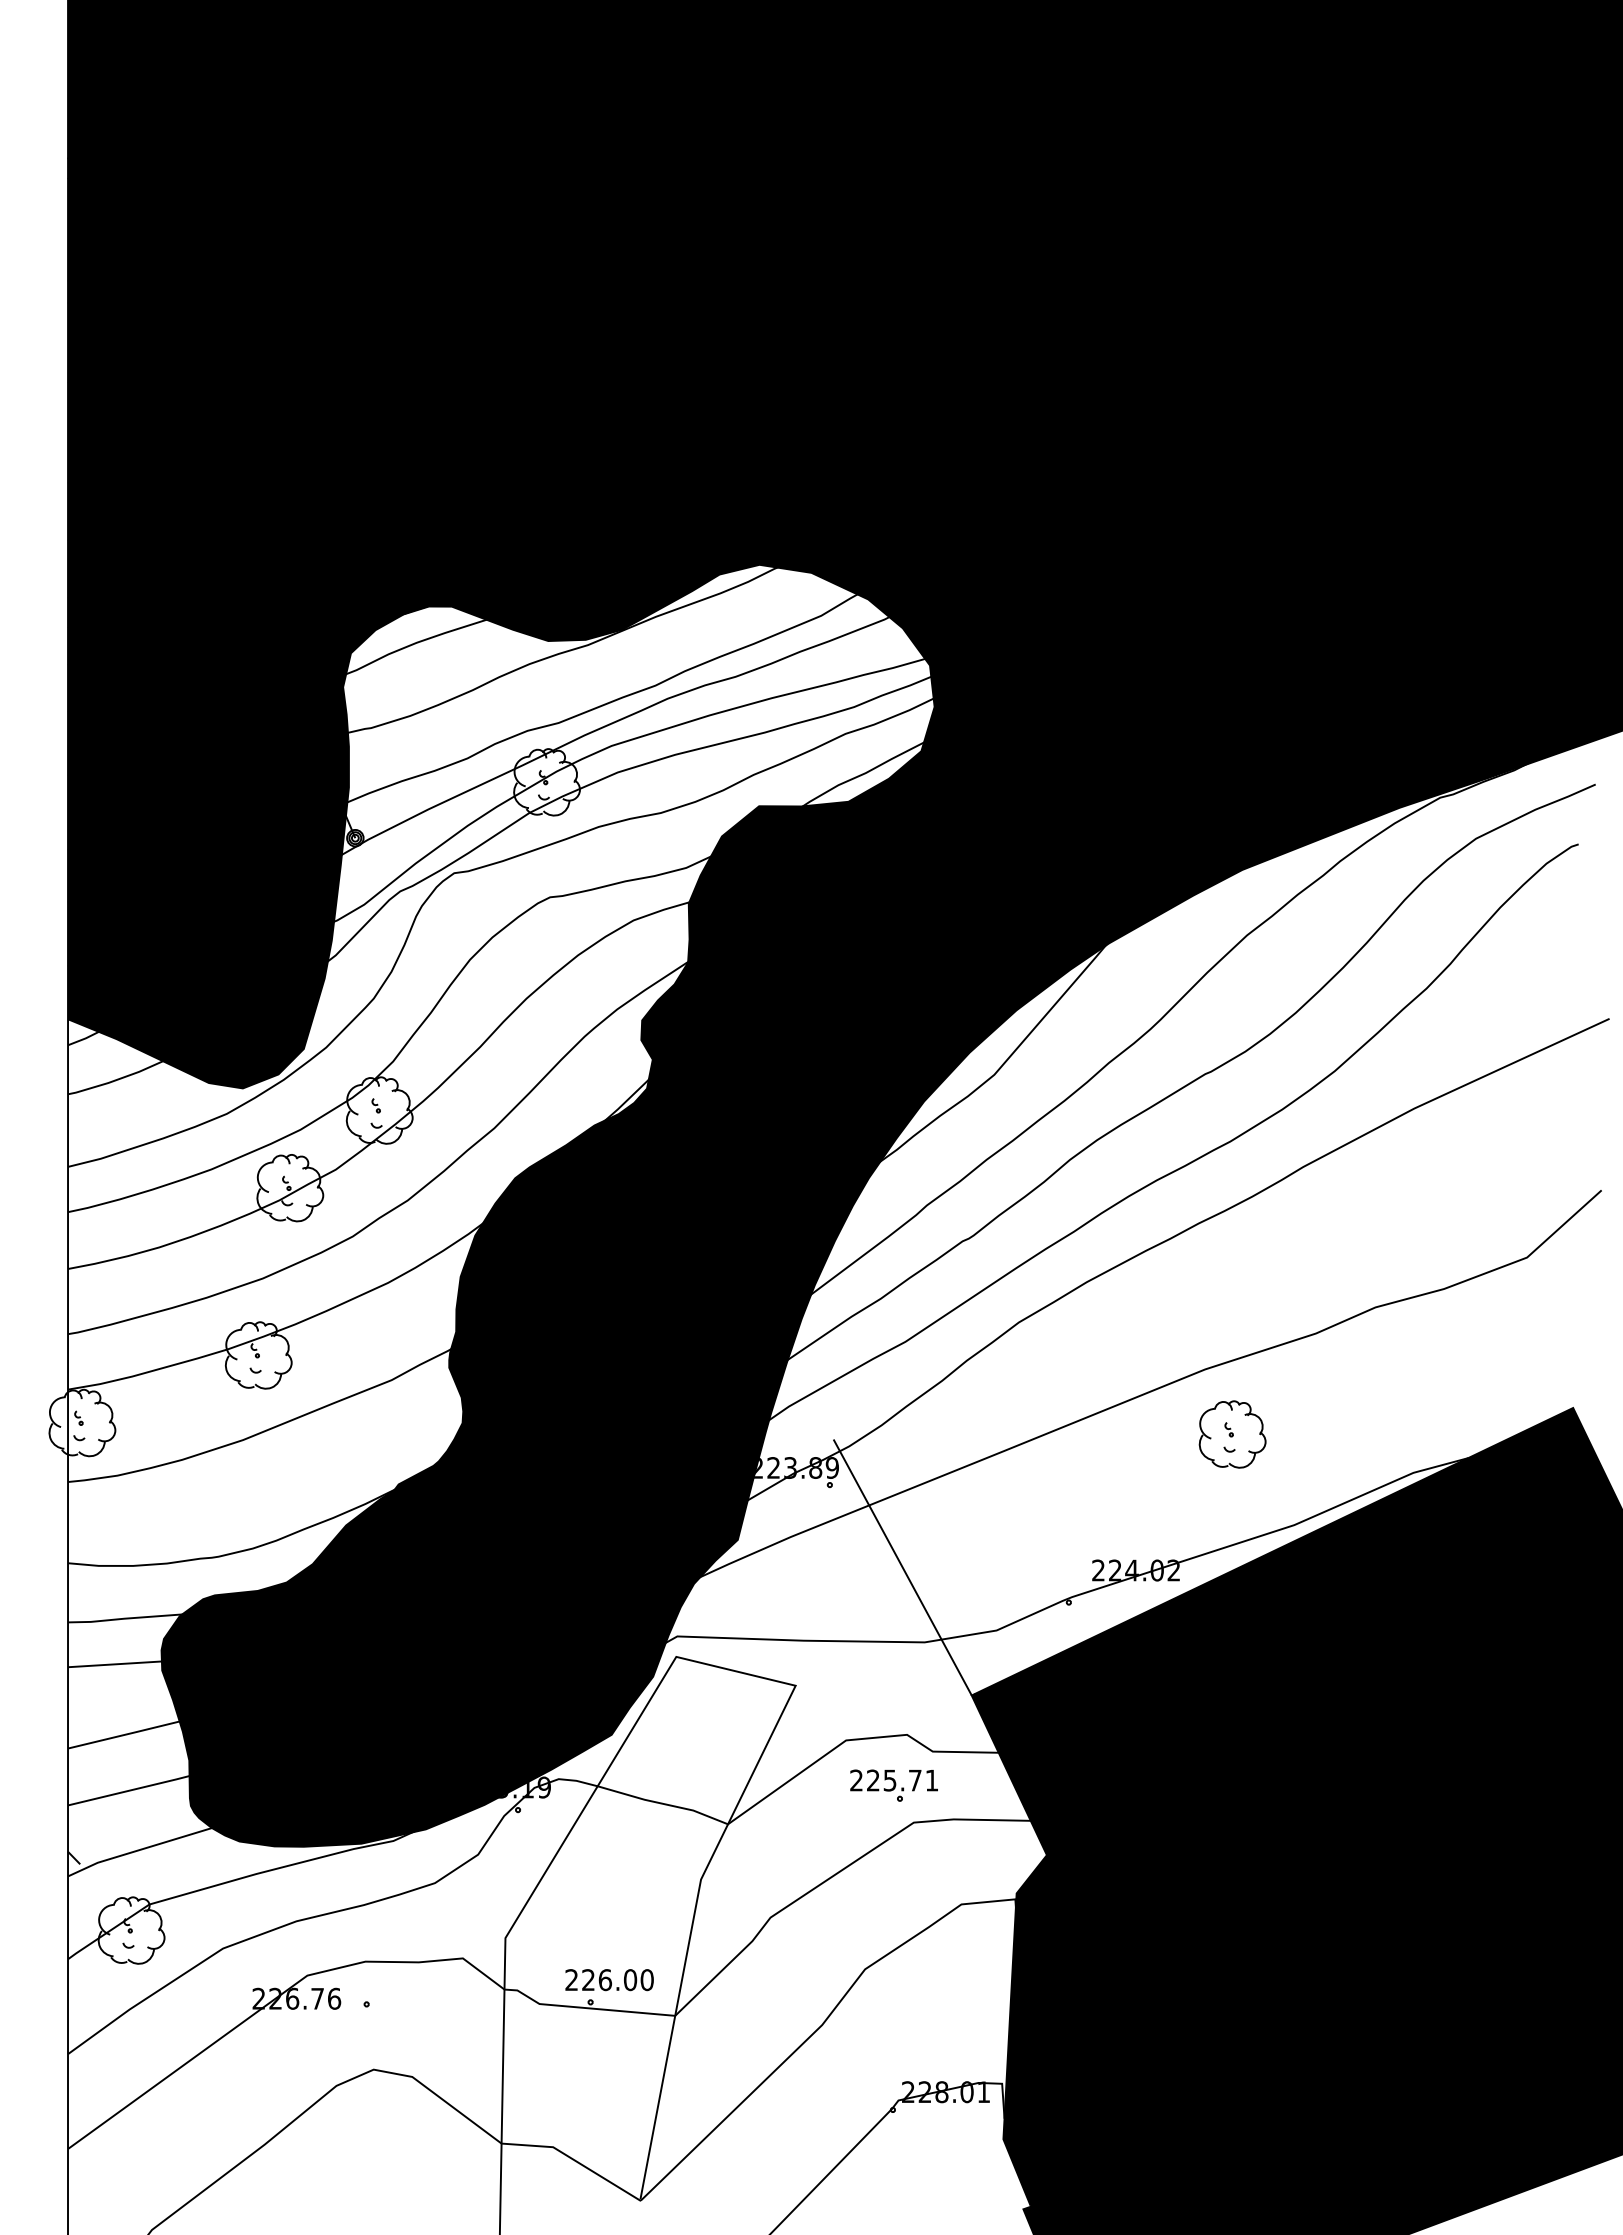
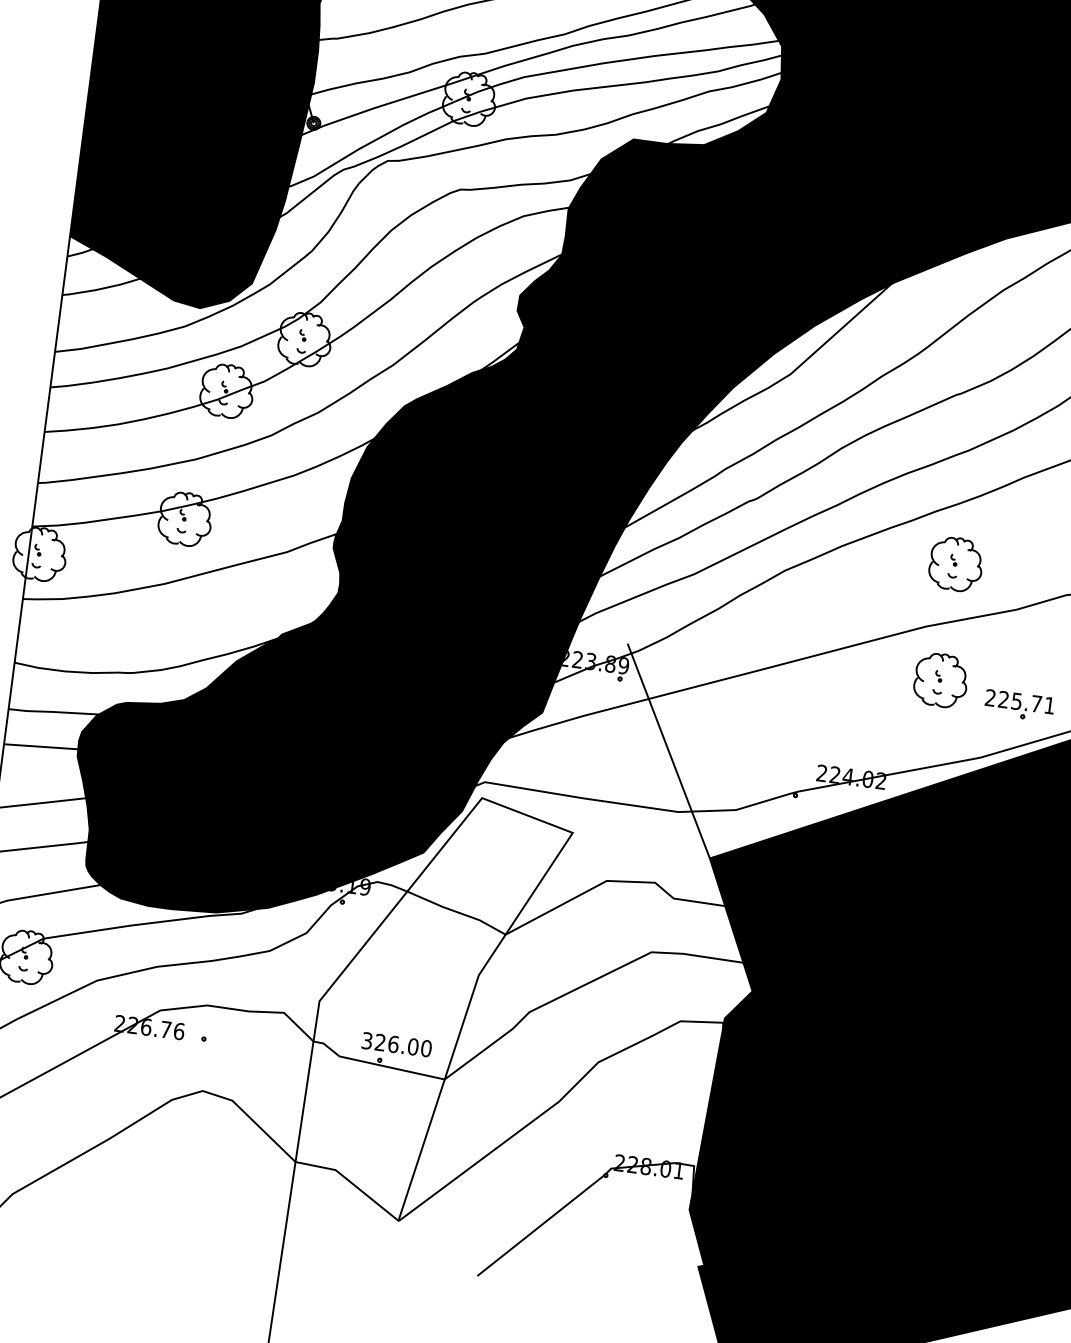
part: (1232, 1286) -> (956, 564), added
part: (893, 1785) -> (1019, 705), moved
text: (571, 1980) -> (366, 1041), 226.00 -> 326.00

